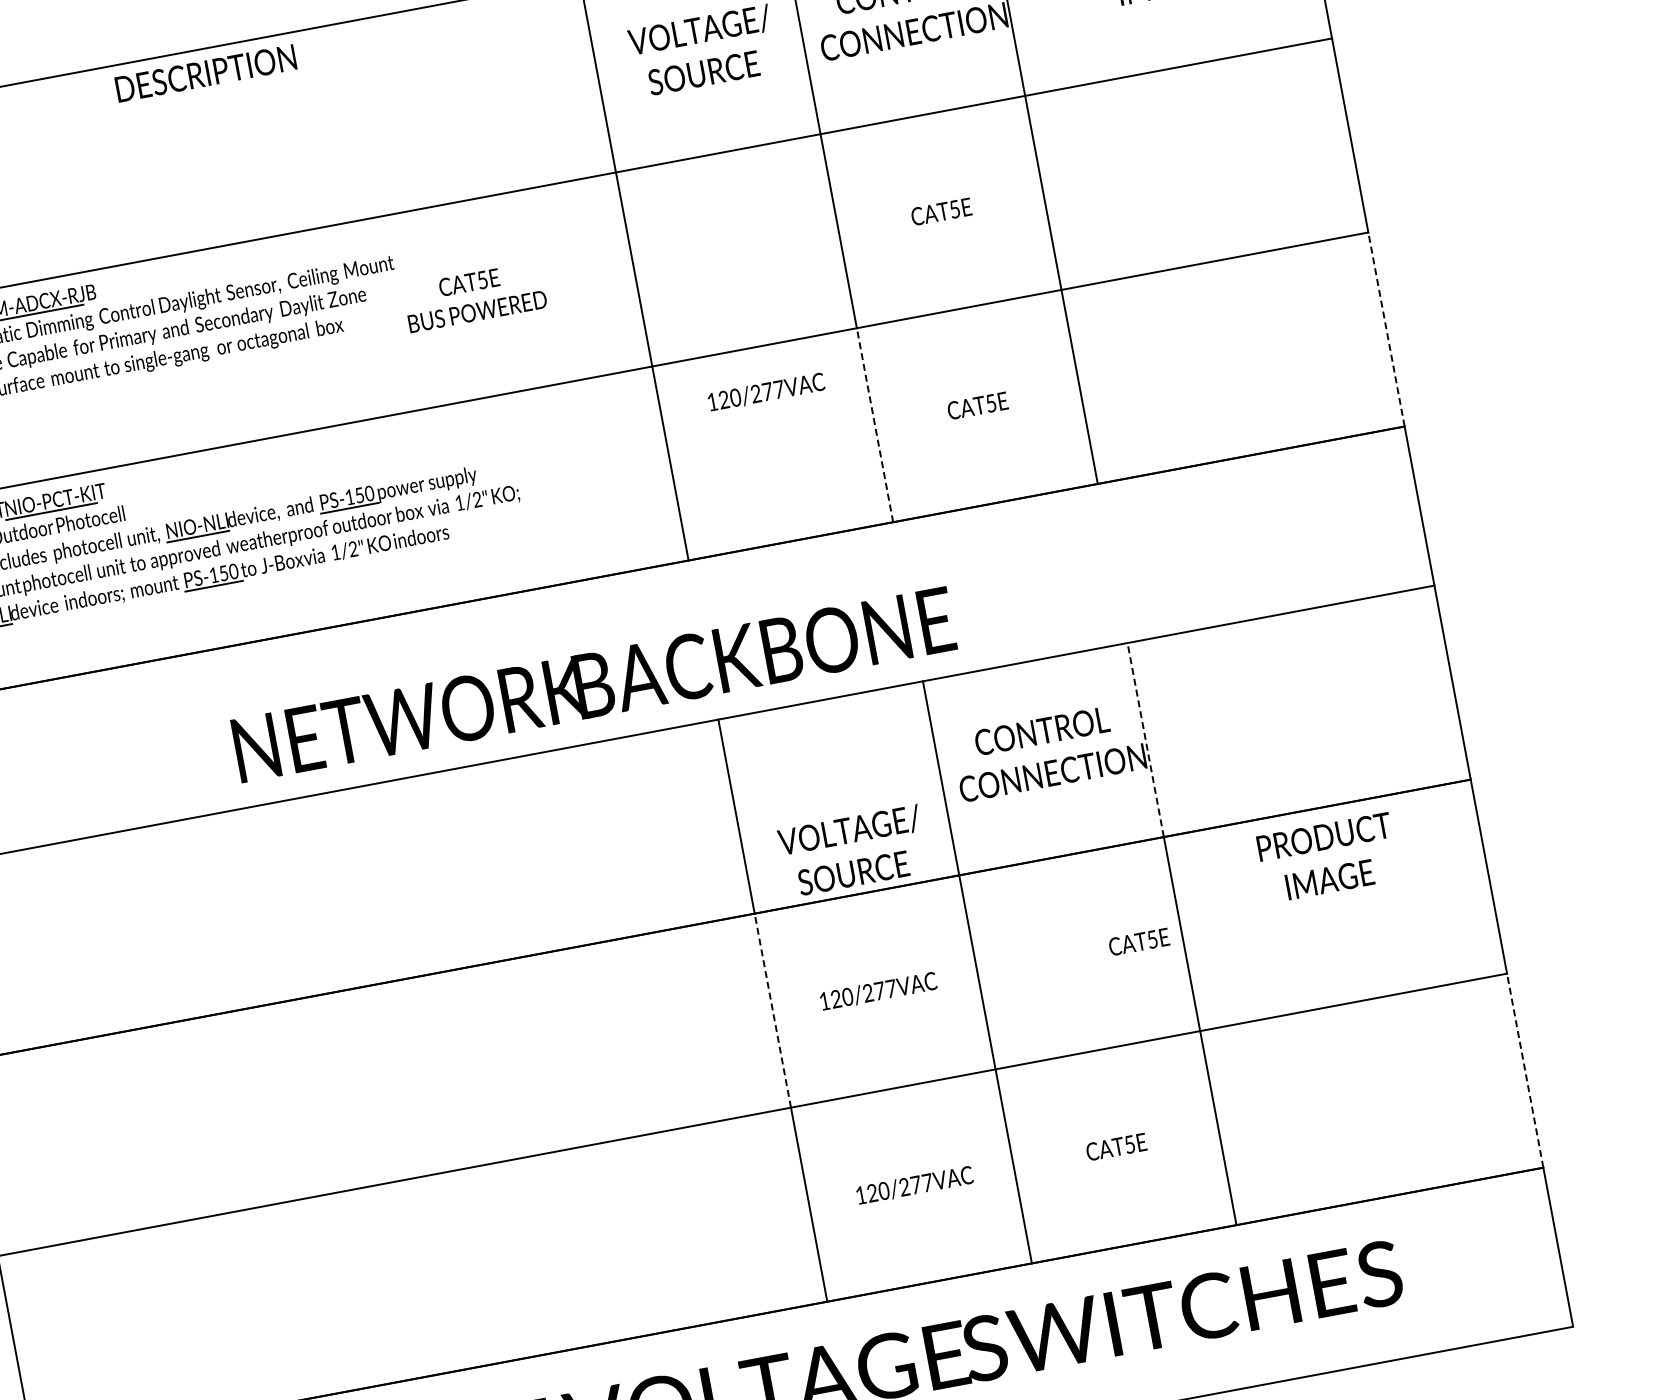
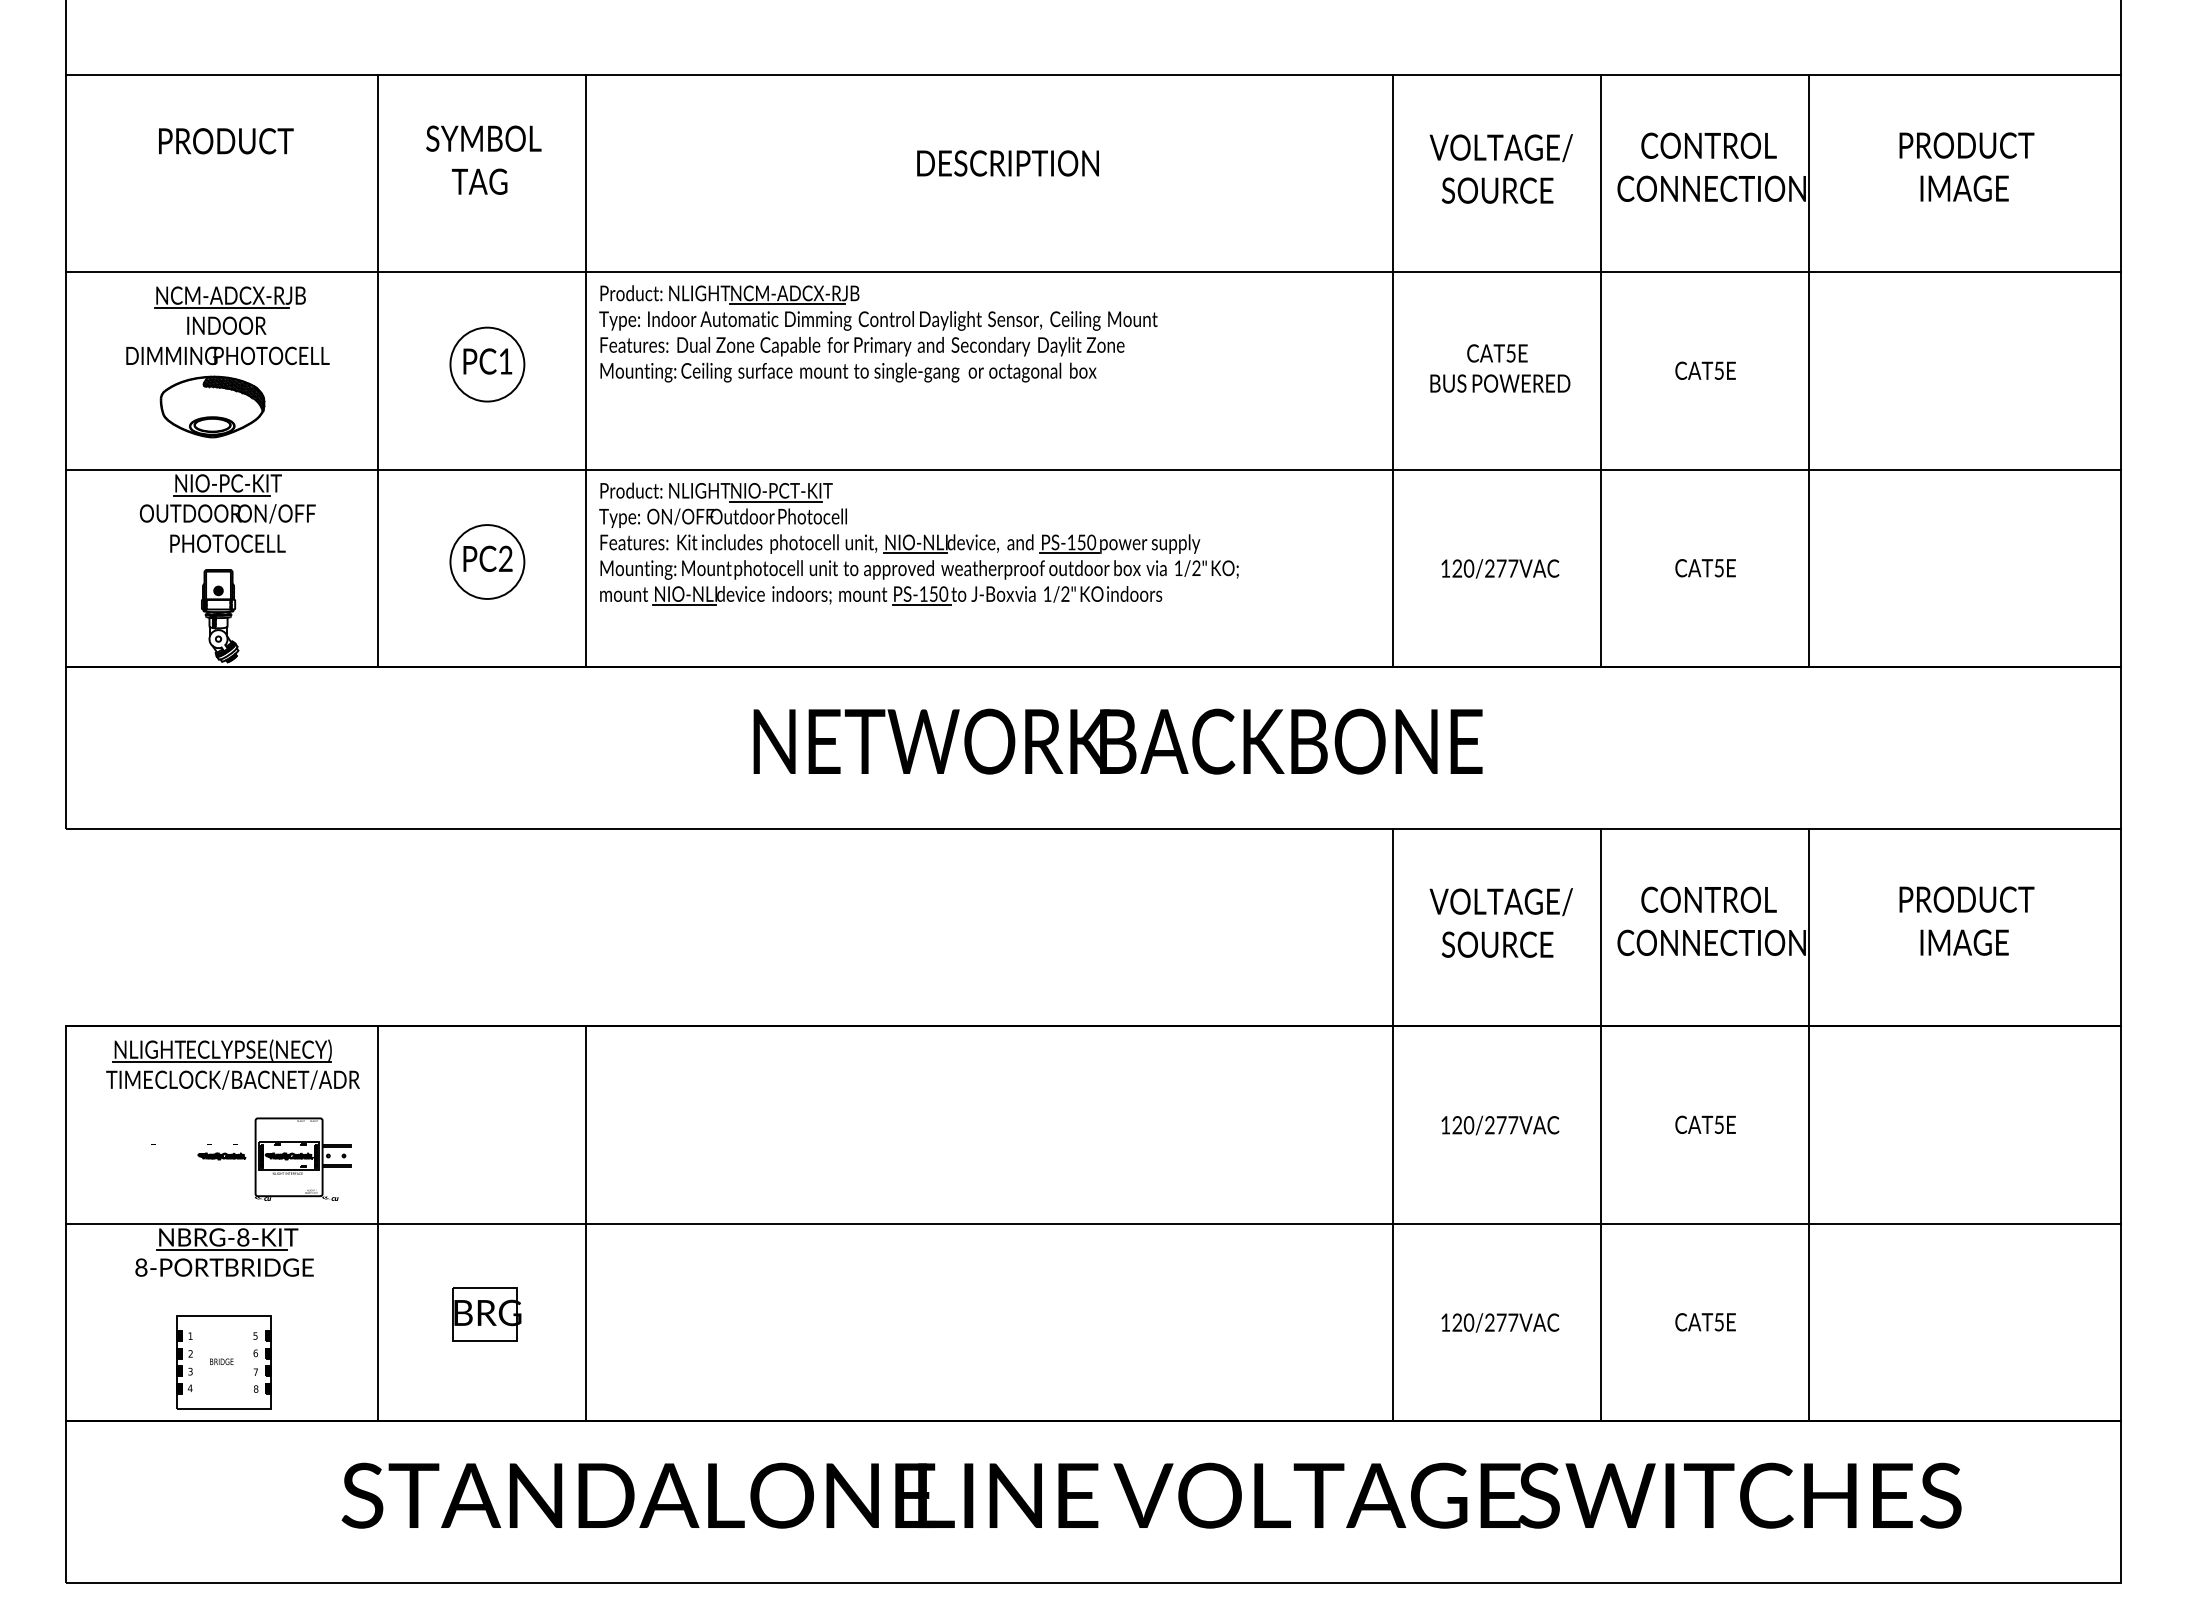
text: (205, 73) -> (1007, 163), moved
text: (475, 296) -> (1500, 368), moved
line: (1386, 329) -> (2121, 568), dashed -> solid
text: (766, 391) -> (1500, 568), moved
line: (875, 425) -> (1601, 568), dashed -> solid
text: (593, 684) -> (1117, 741), moved
line: (1146, 739) -> (1809, 927), dashed -> solid
text: (852, 850) -> (1500, 922), moved
text: (1327, 857) -> (1966, 920), moved
text: (1139, 941) -> (1705, 1124), moved
line: (772, 1010) -> (1392, 1124), dashed -> solid
line: (1525, 1070) -> (2121, 1322), dashed -> solid

